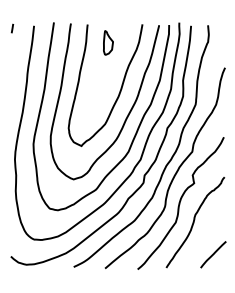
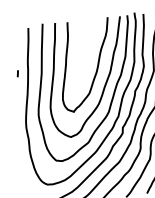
line: (12, 28) -> (17, 73), moved
part: (108, 42) -> (84, 33), removed

